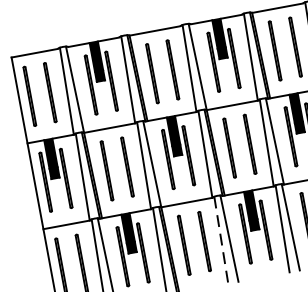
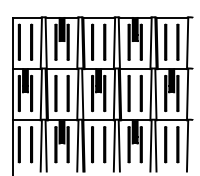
line: (221, 239) -> (114, 145), dashed -> solid

